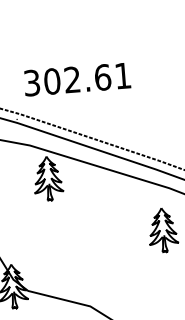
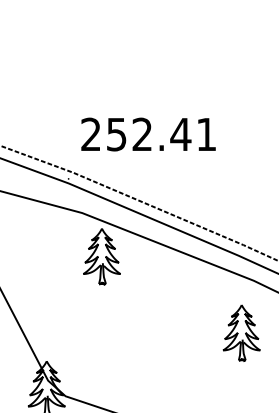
text: (67, 80) -> (136, 134), 302.61 -> 252.41

